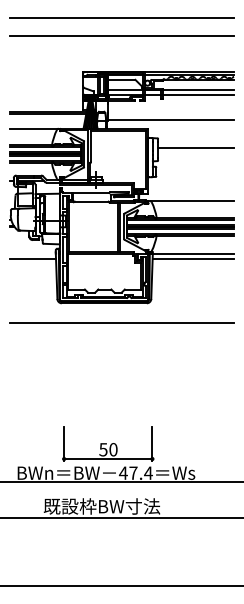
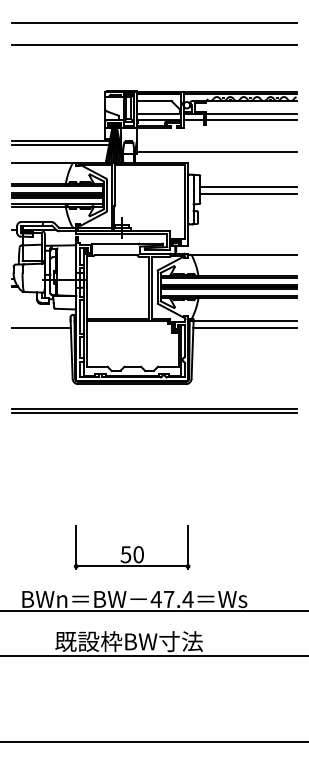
line: (196, 153) -> (248, 194), added
line: (122, 326) -> (154, 413), added
part: (107, 444) -> (131, 547), moved

